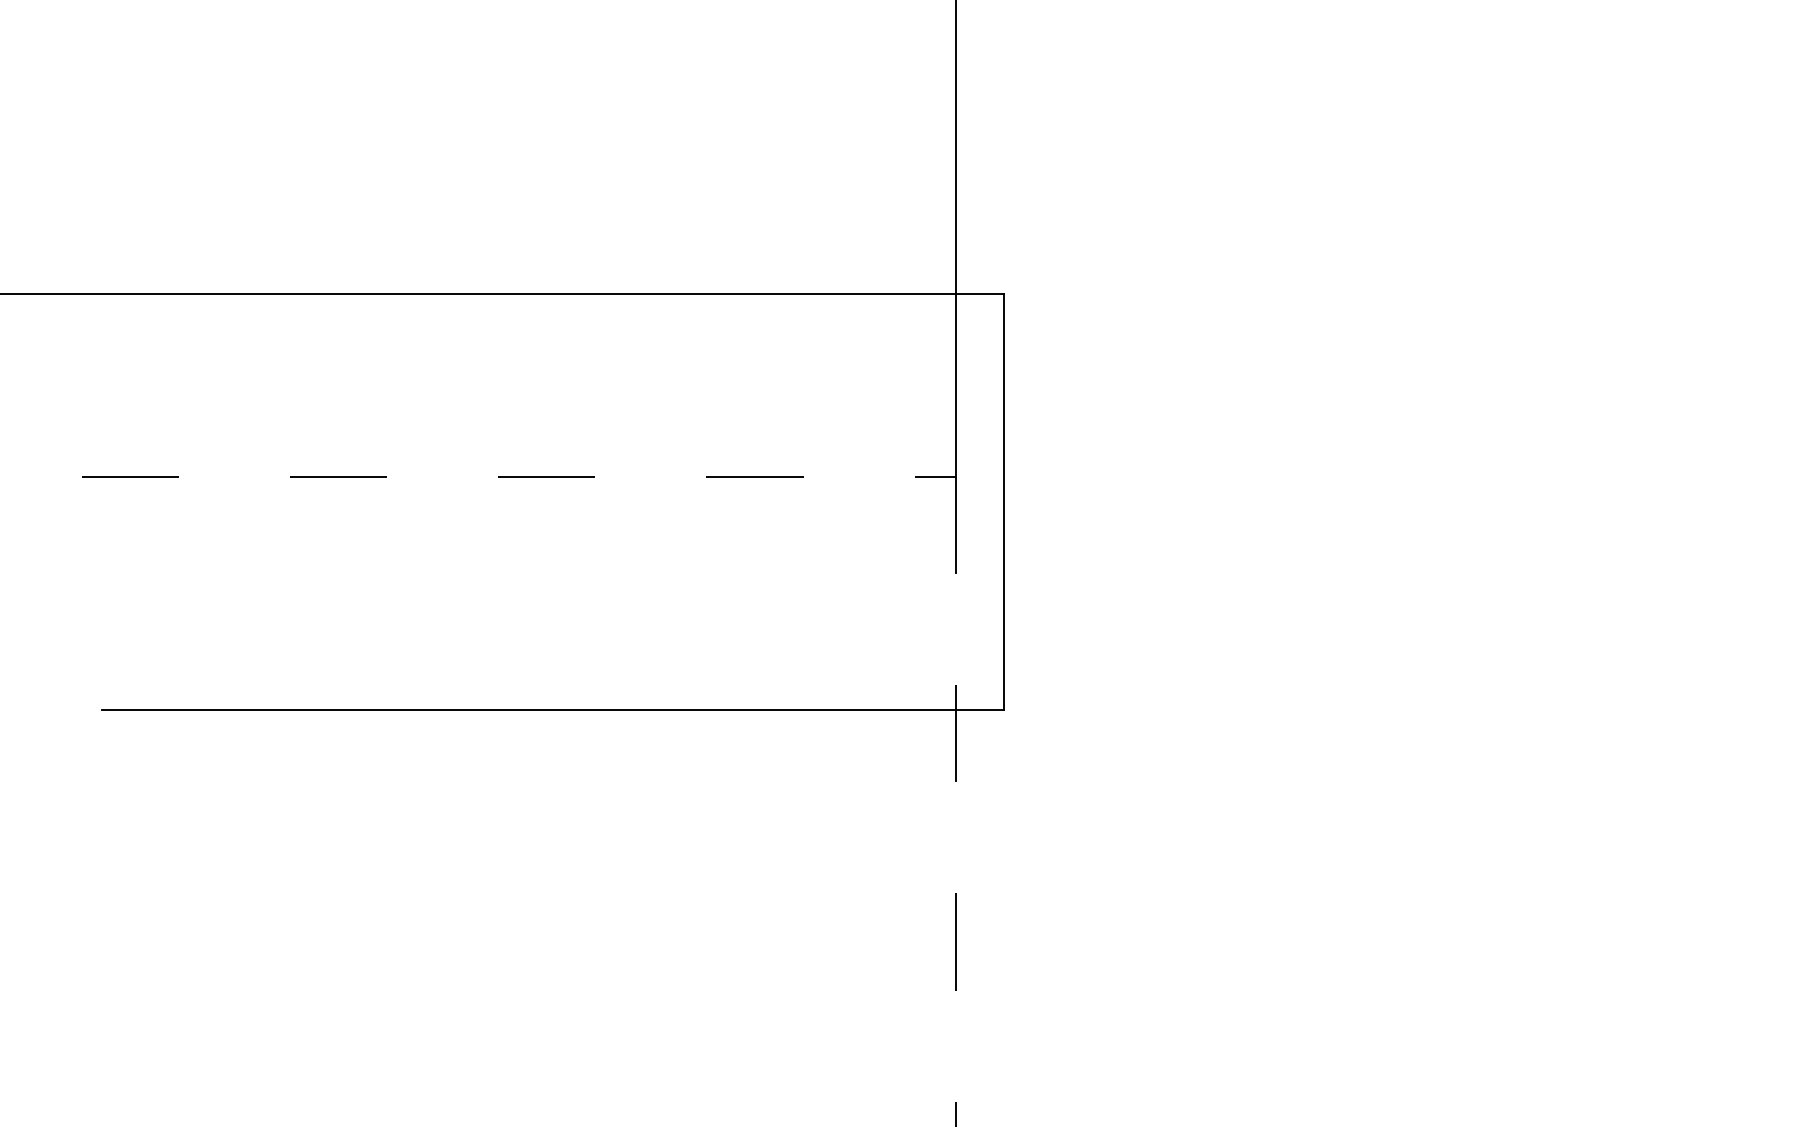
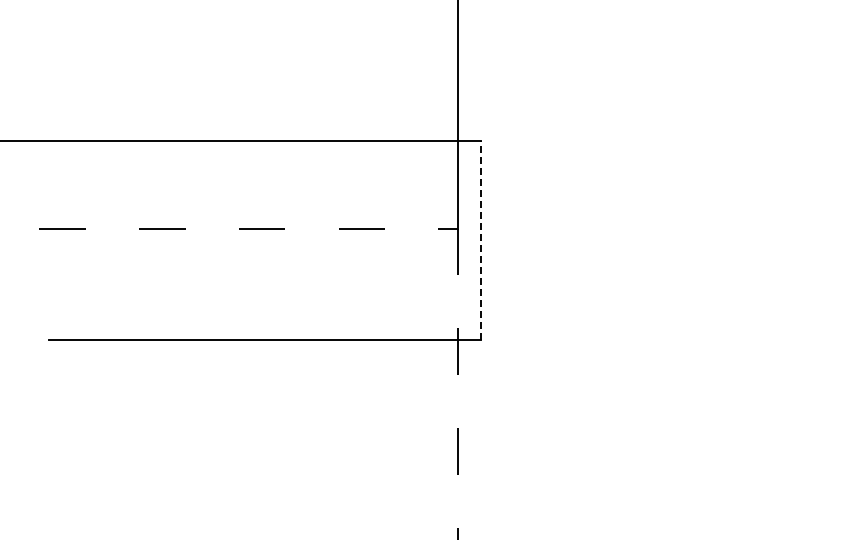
line: (1004, 501) -> (481, 240), solid -> dashed

